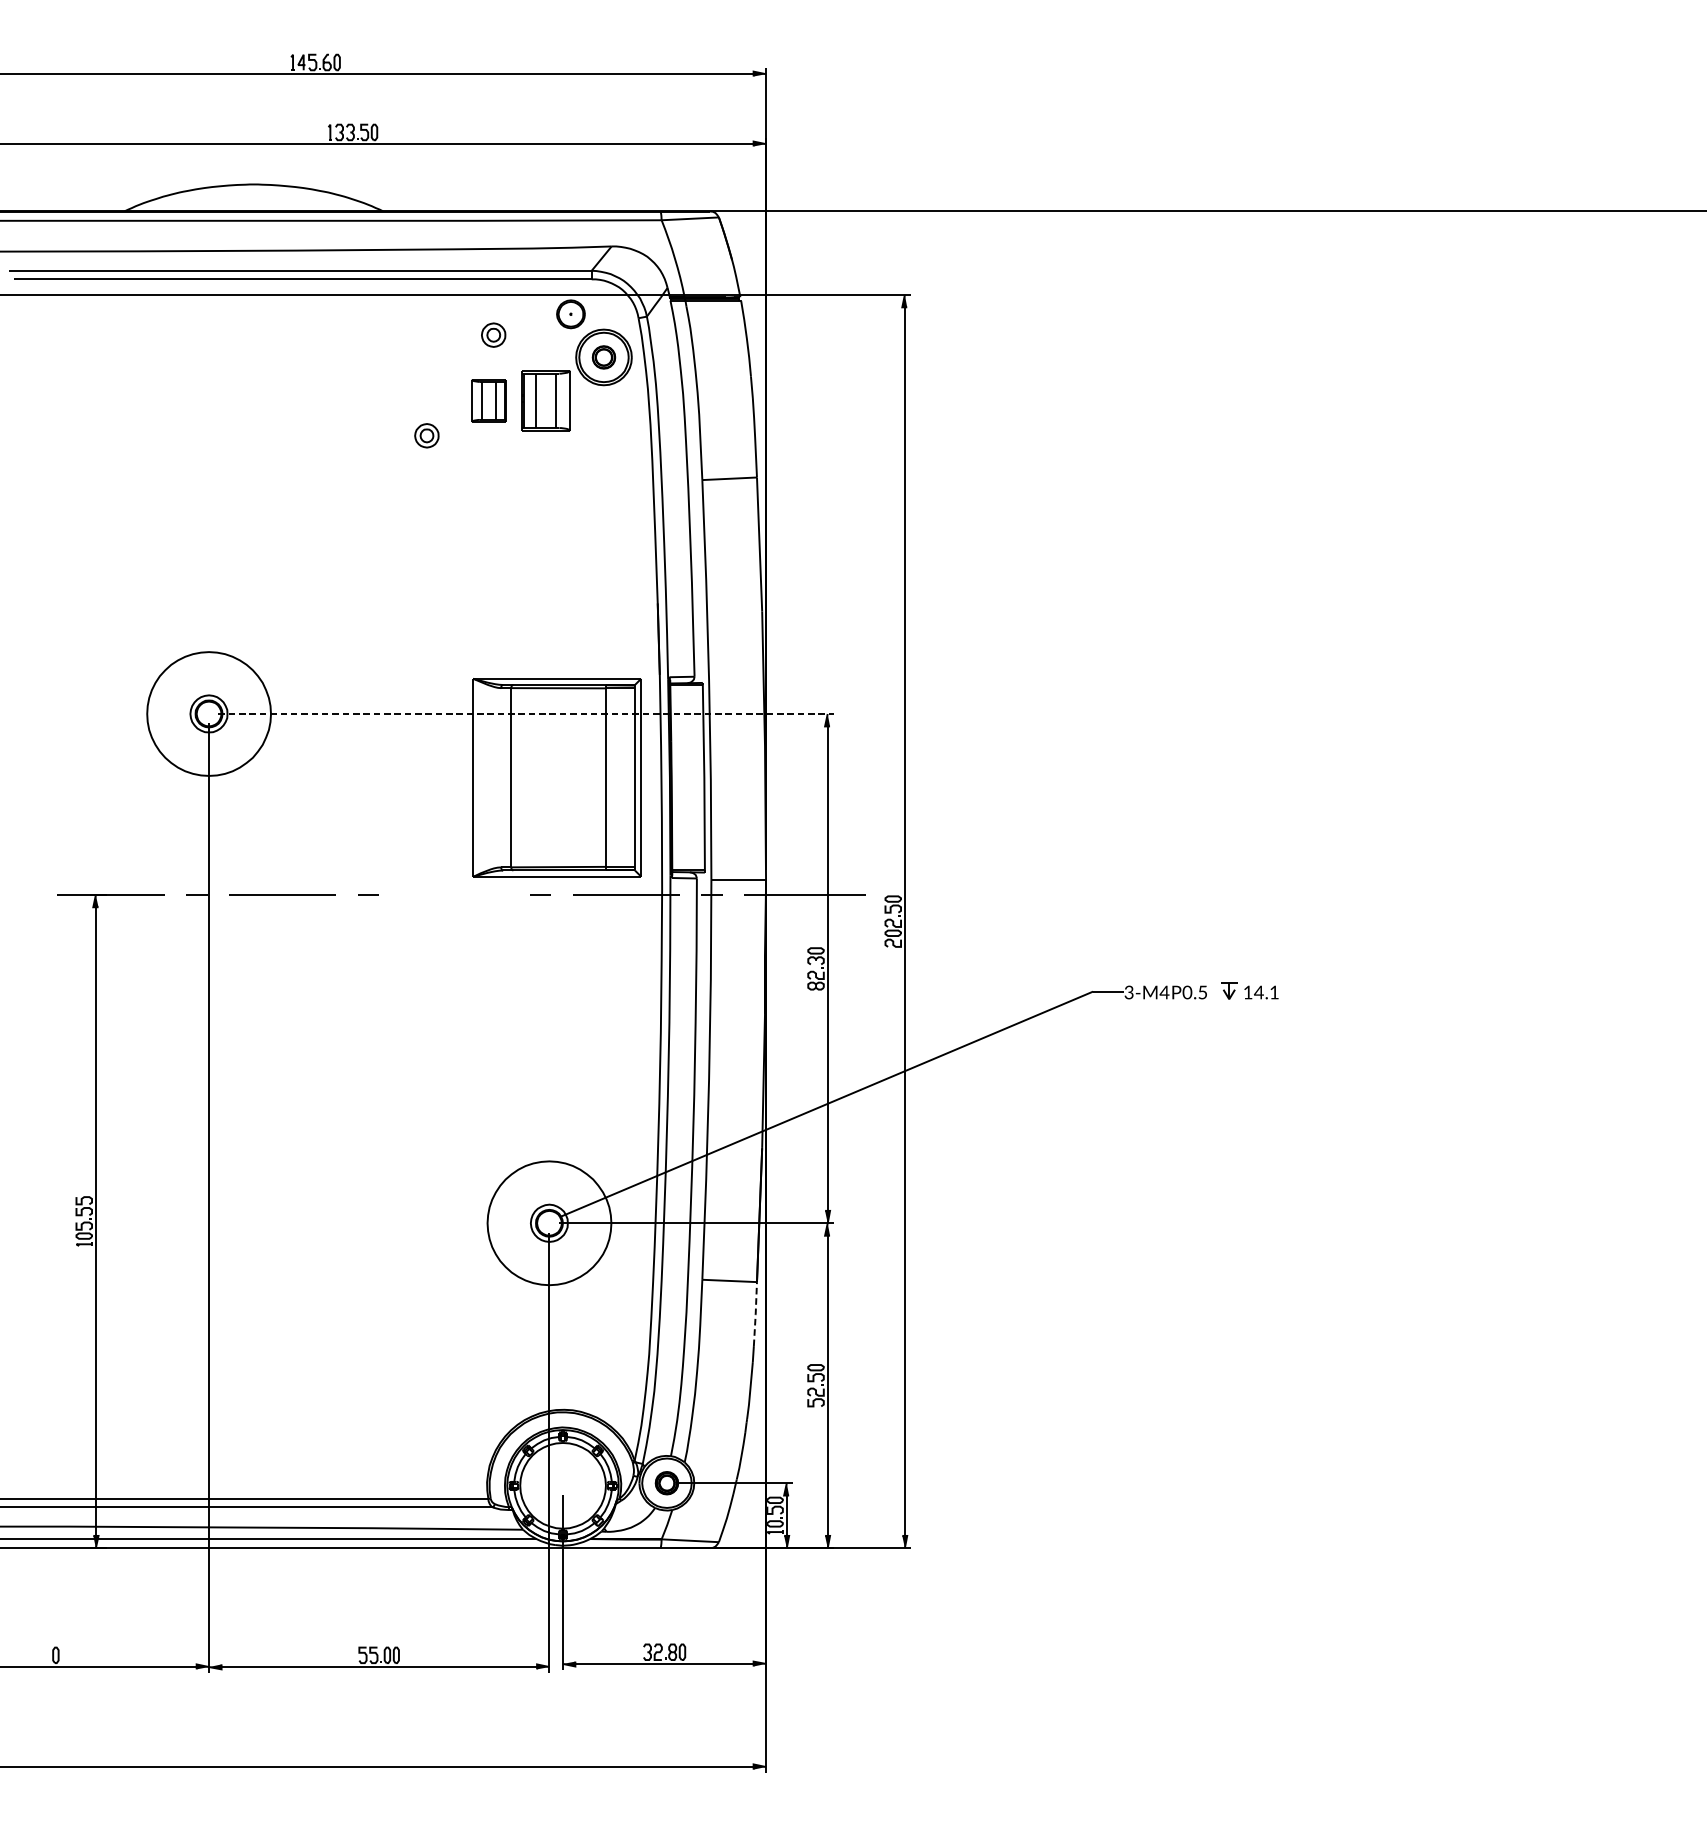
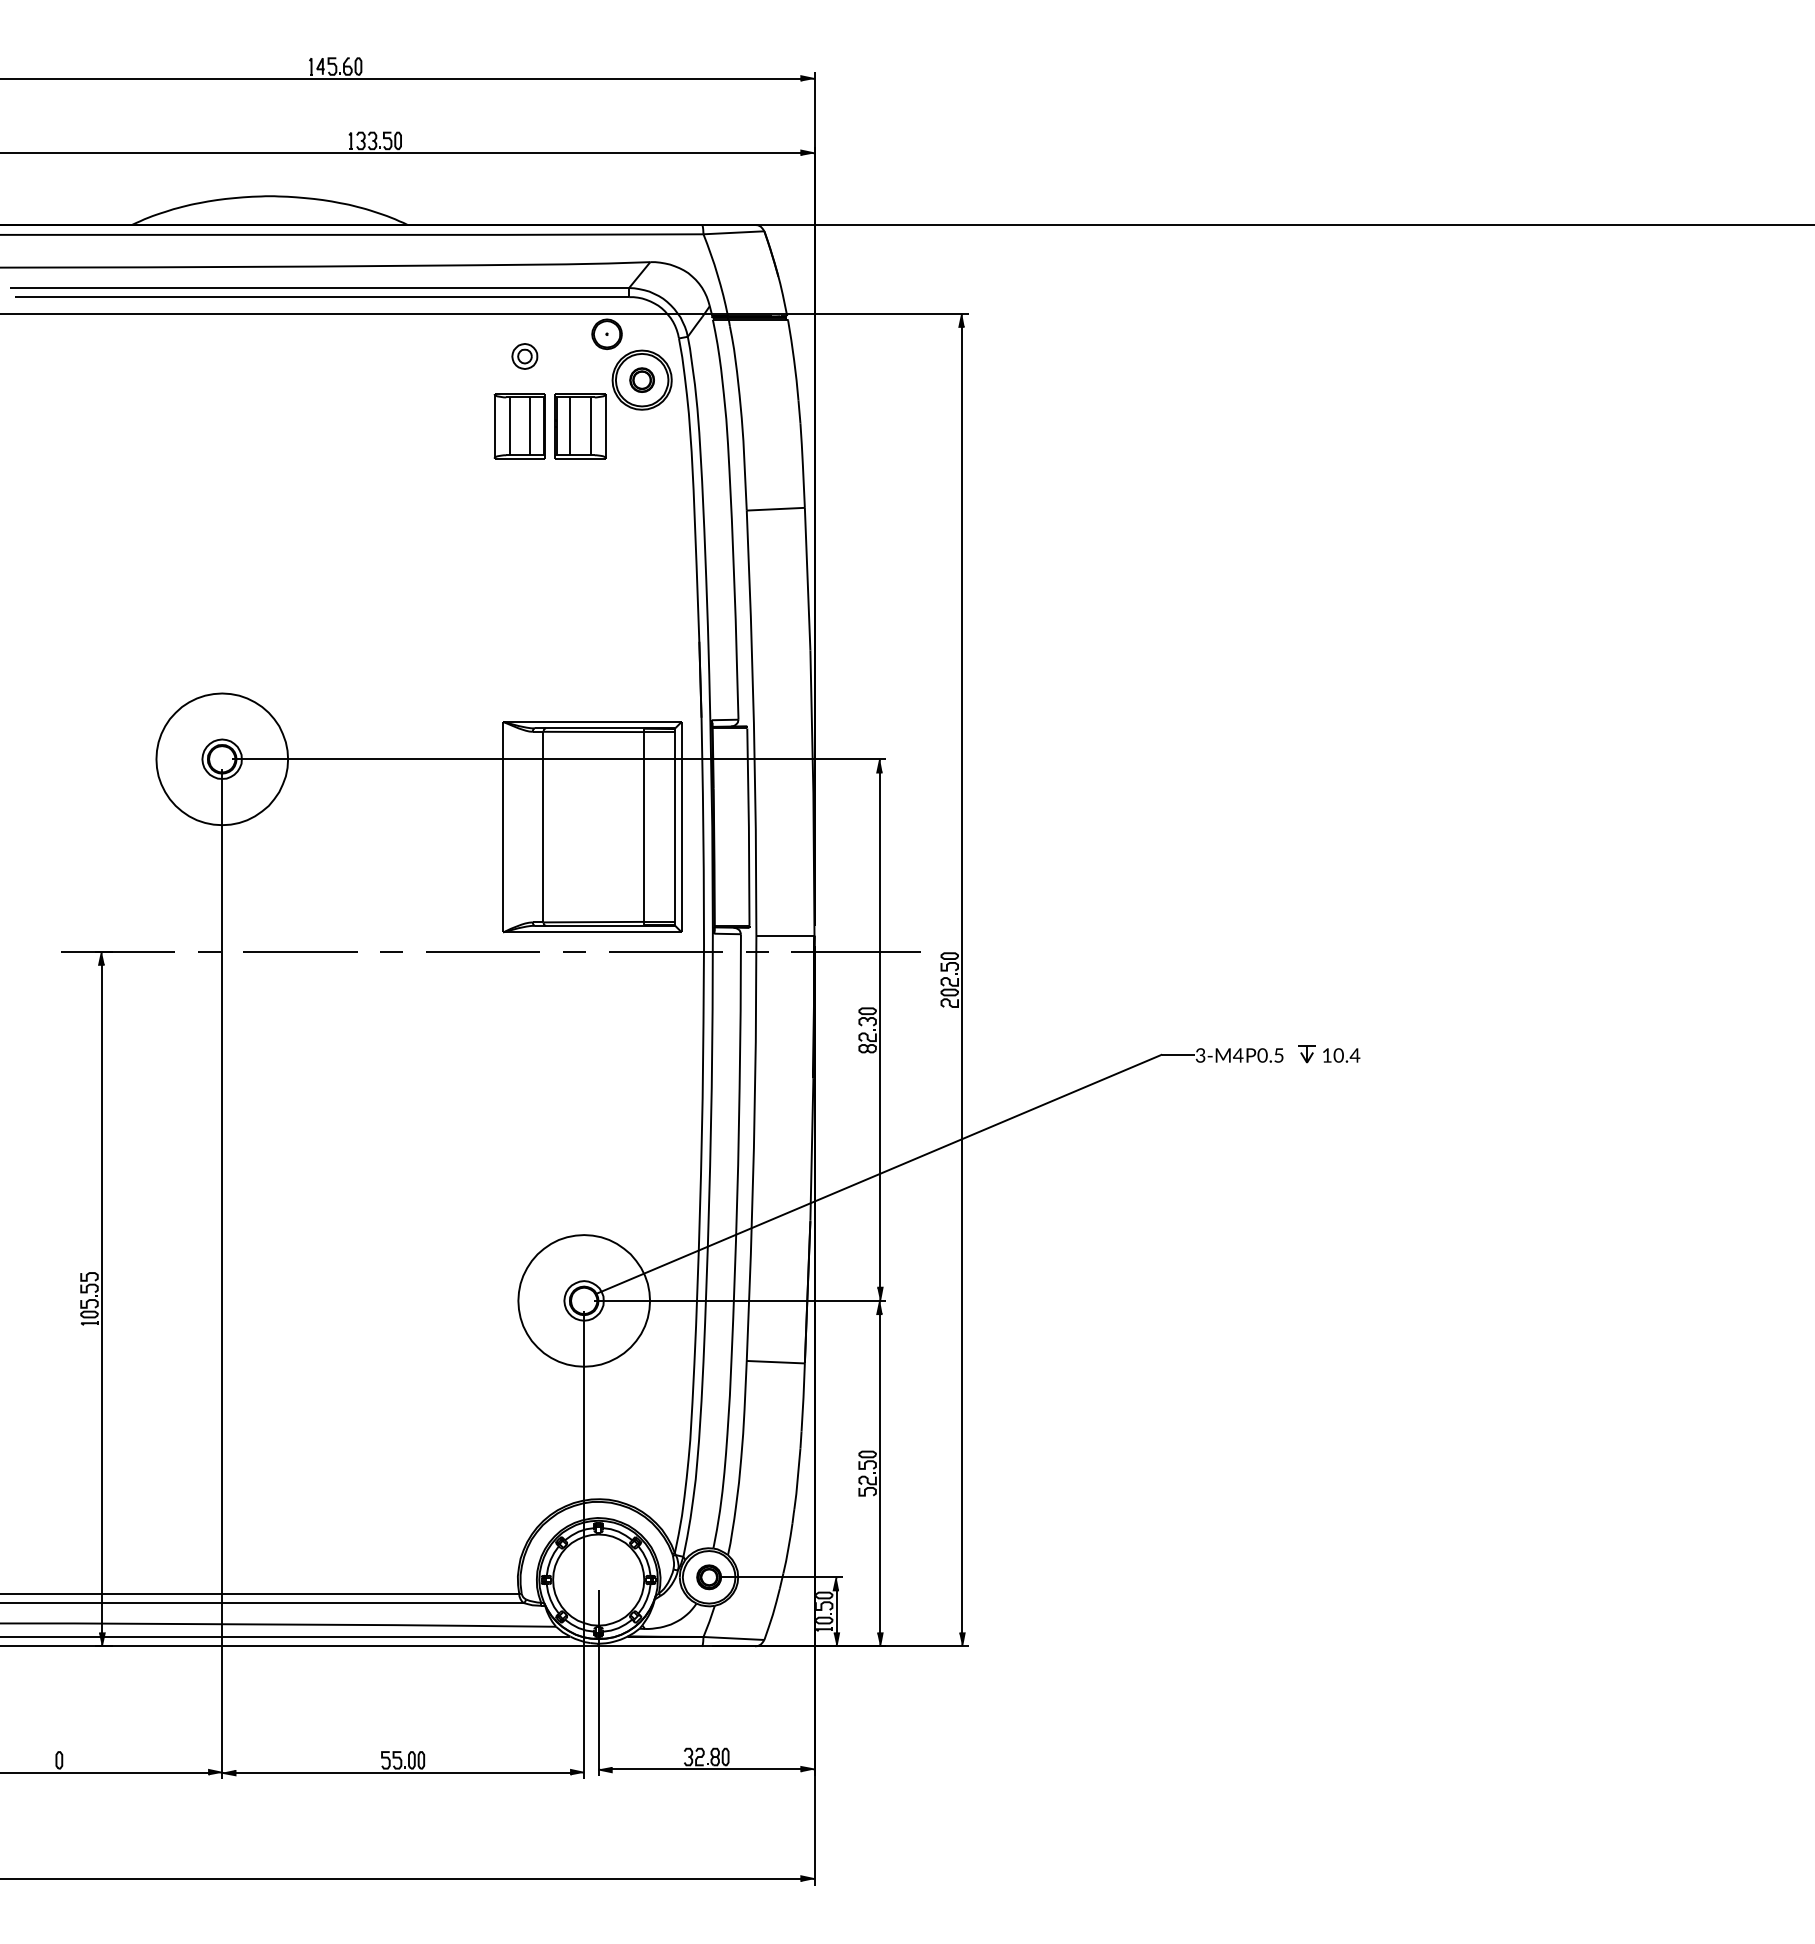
part: (488, 401) -> (519, 426), size x1.43
part: (426, 435) -> (453, 463), removed
line: (526, 714) -> (559, 759), dashed -> solid
line: (453, 894) -> (482, 951), added
text: (1266, 992) -> (1346, 1055), 14.1 -> 10.4
line: (755, 1314) -> (803, 1397), dashed -> solid

